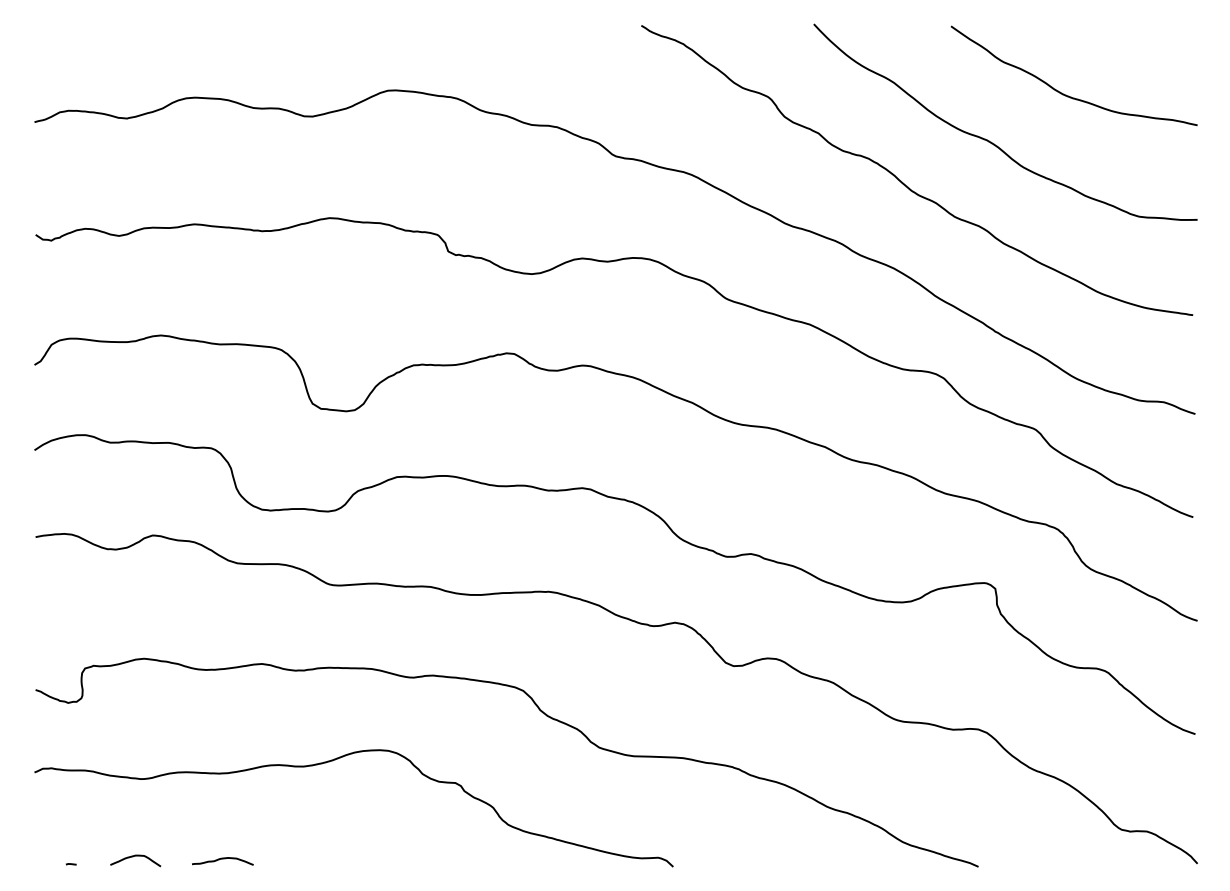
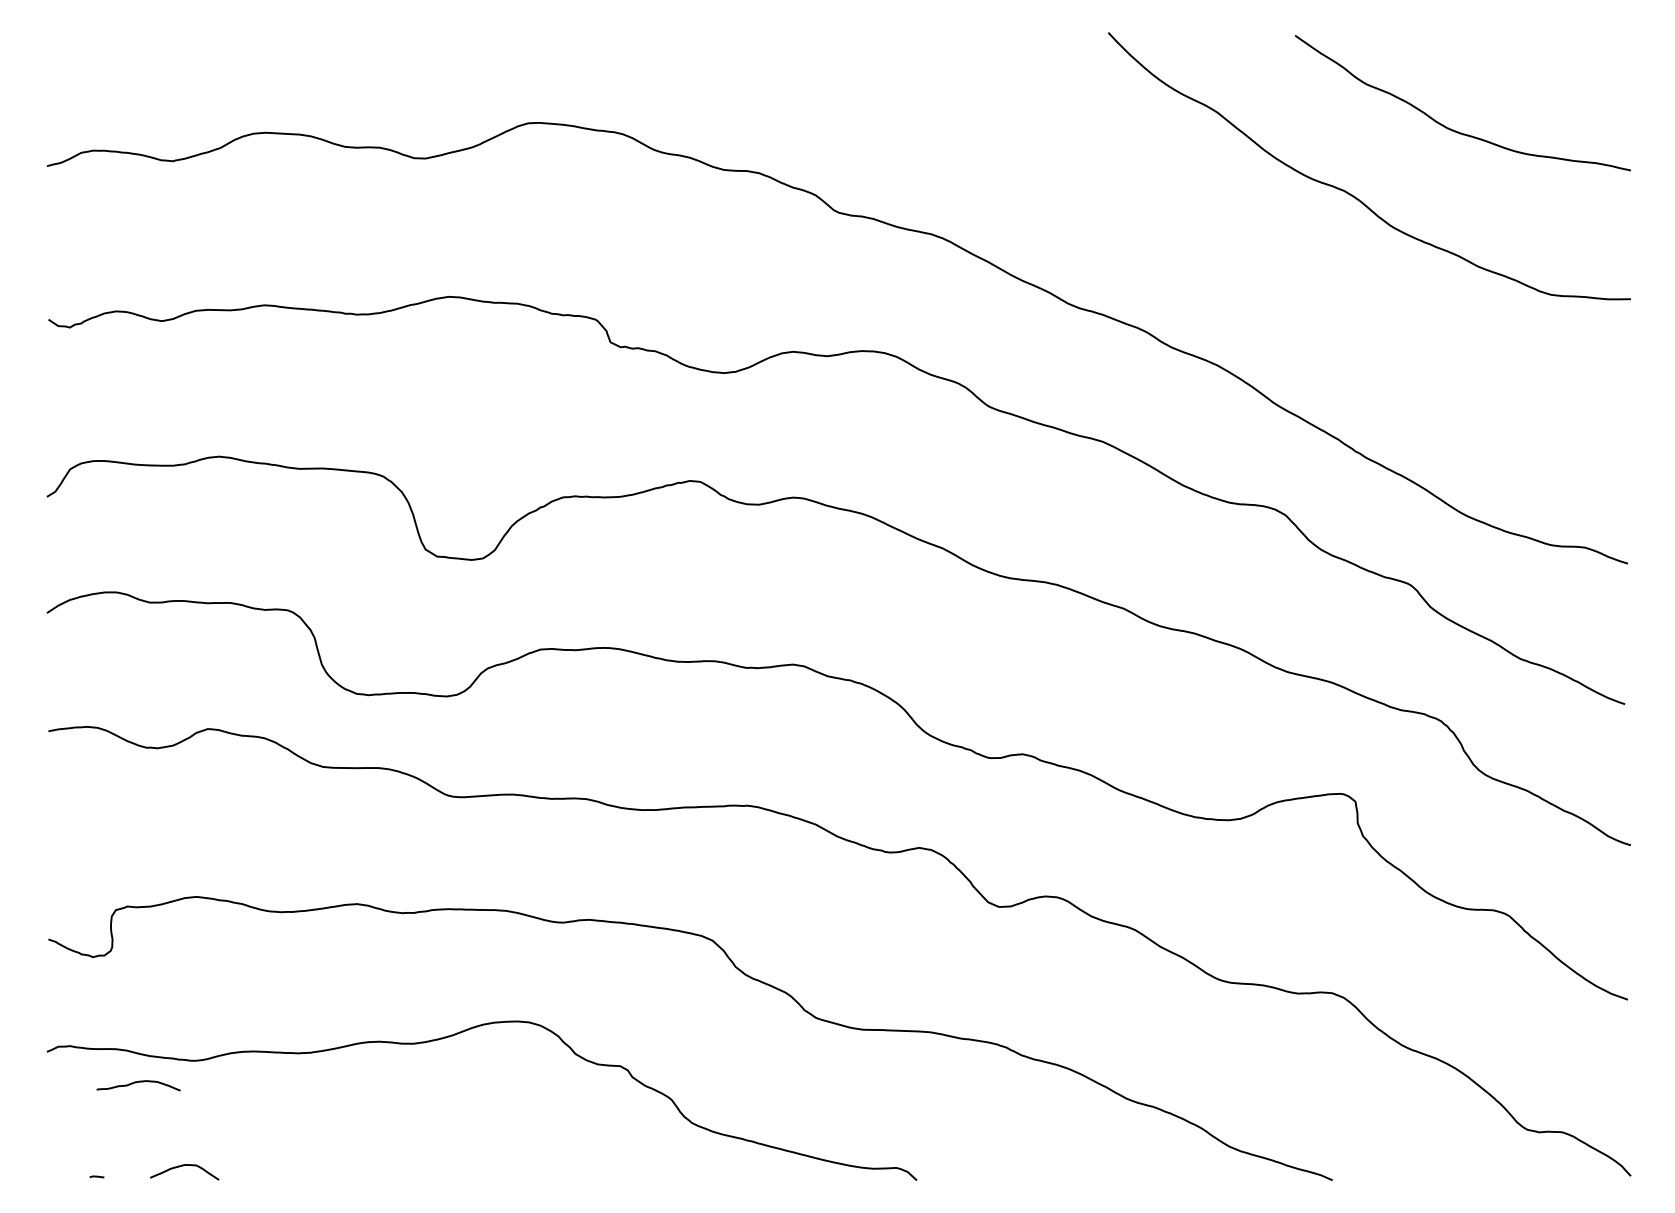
curve: (908, 186) -> (1237, 253), removed
curve: (222, 859) -> (138, 1083), moved

